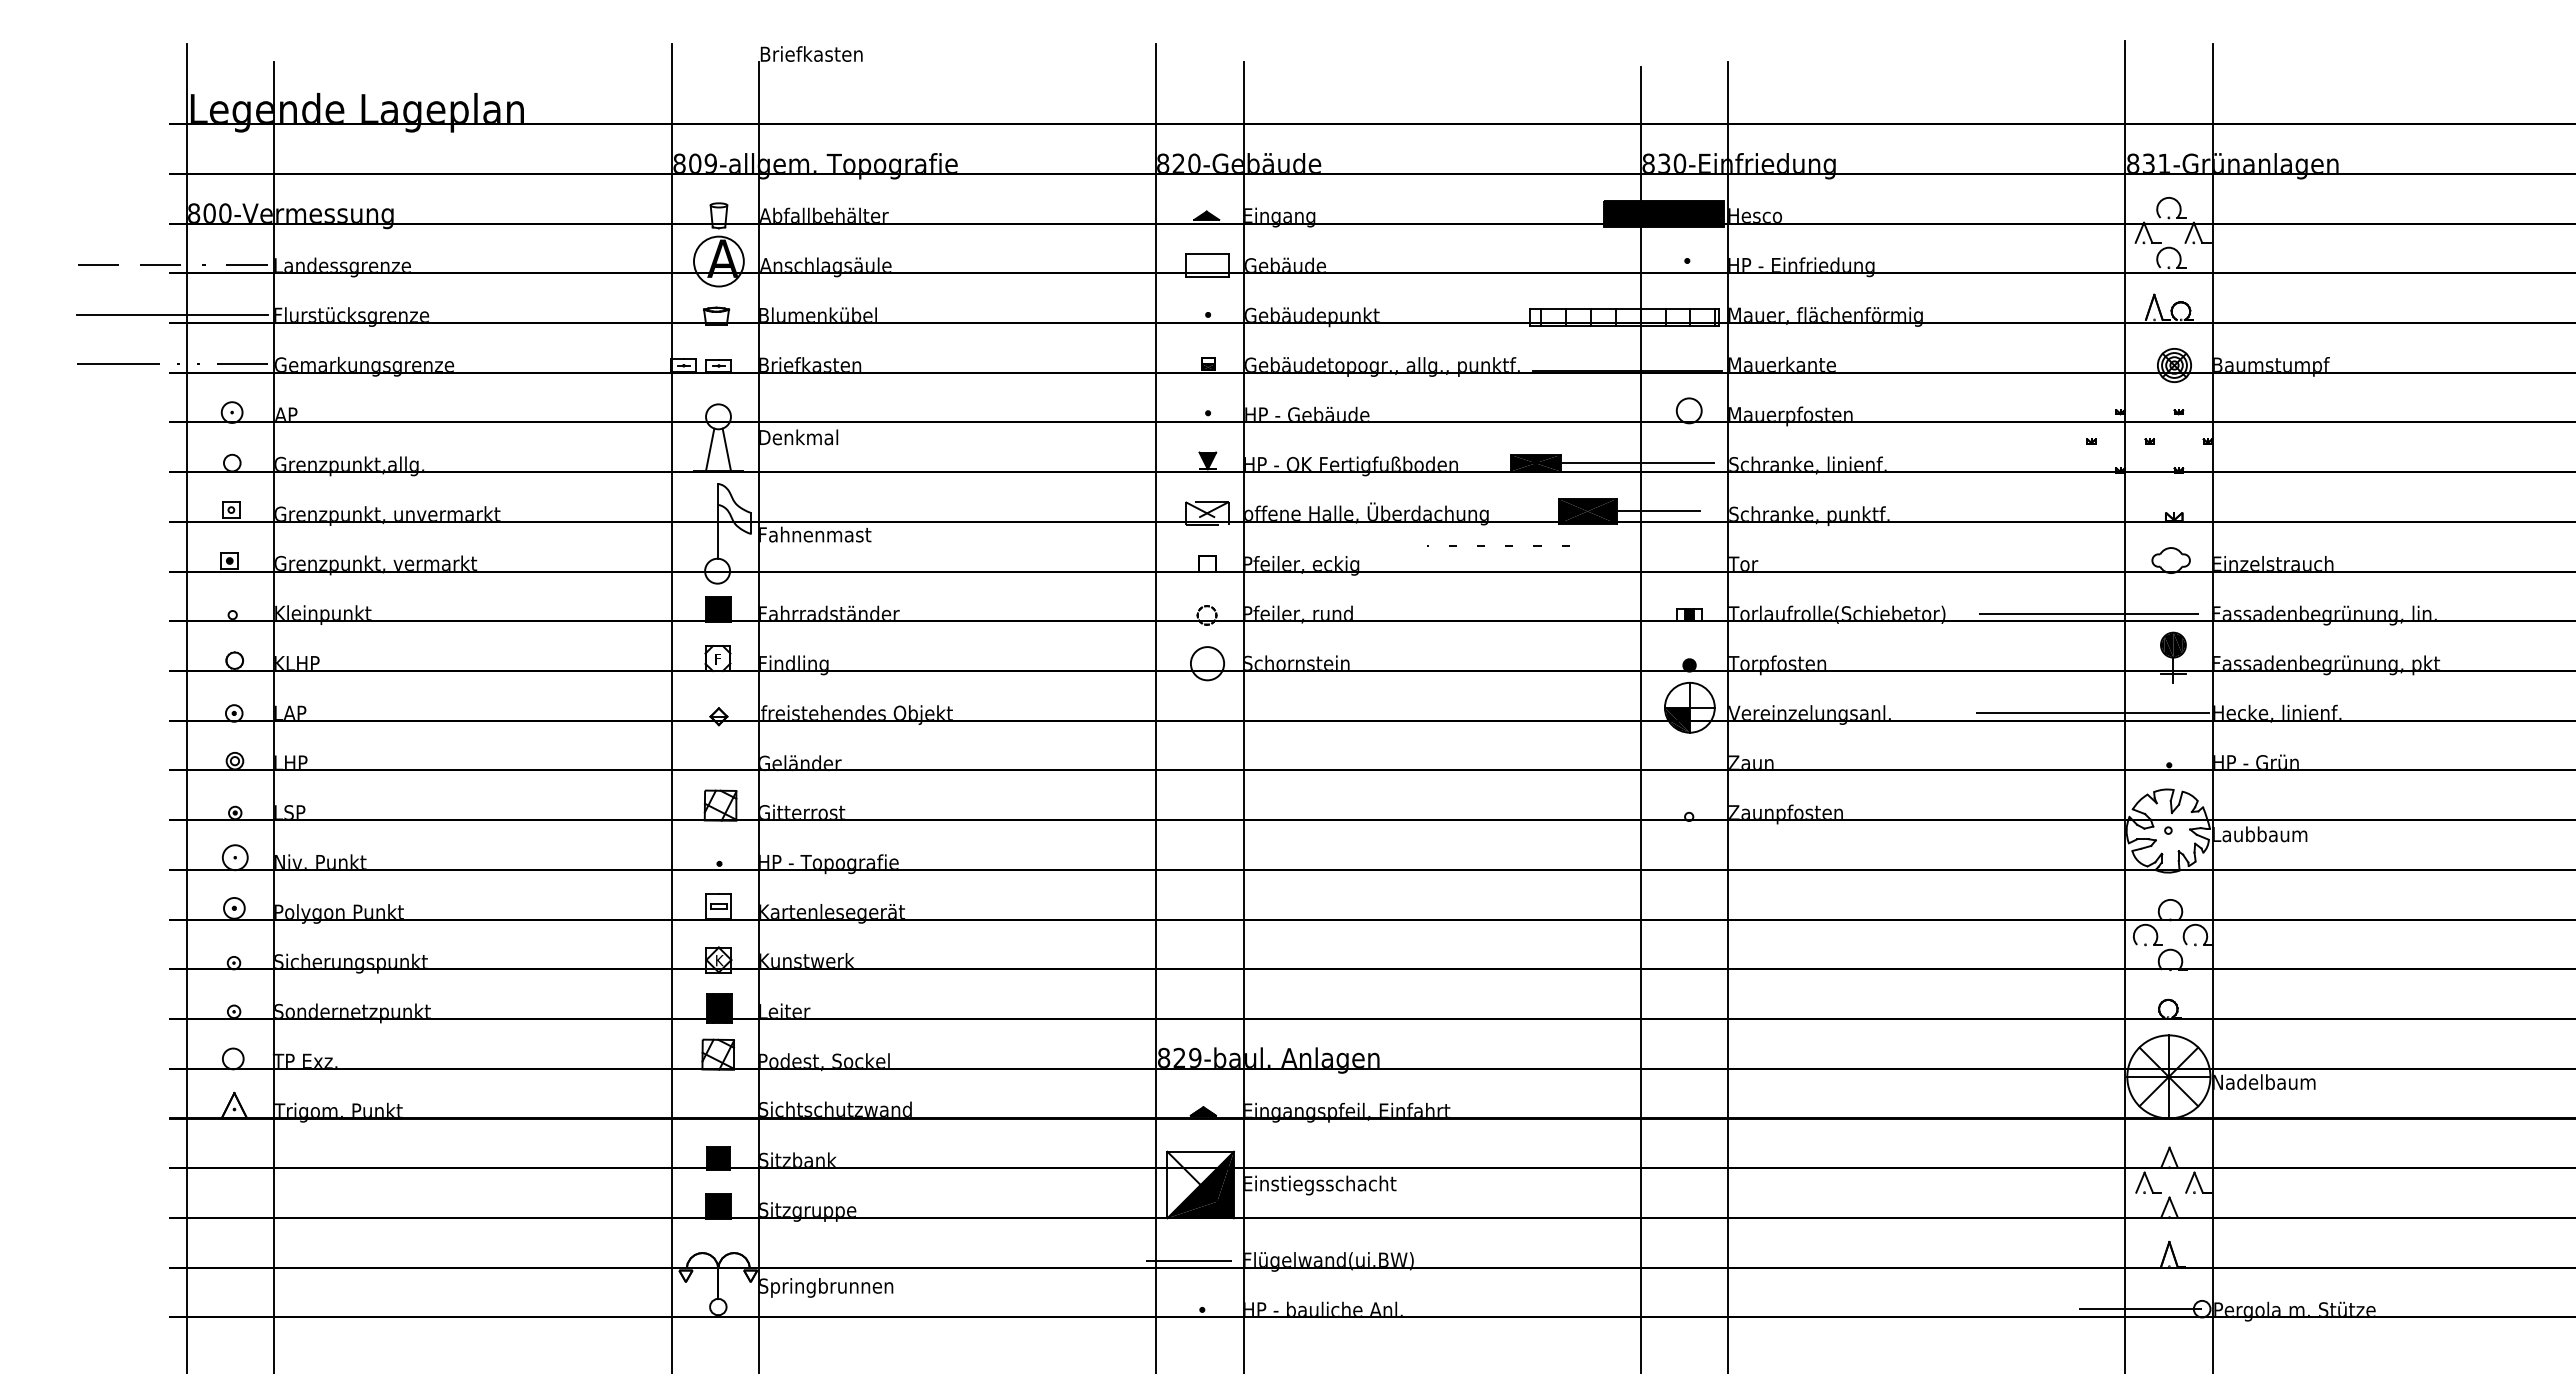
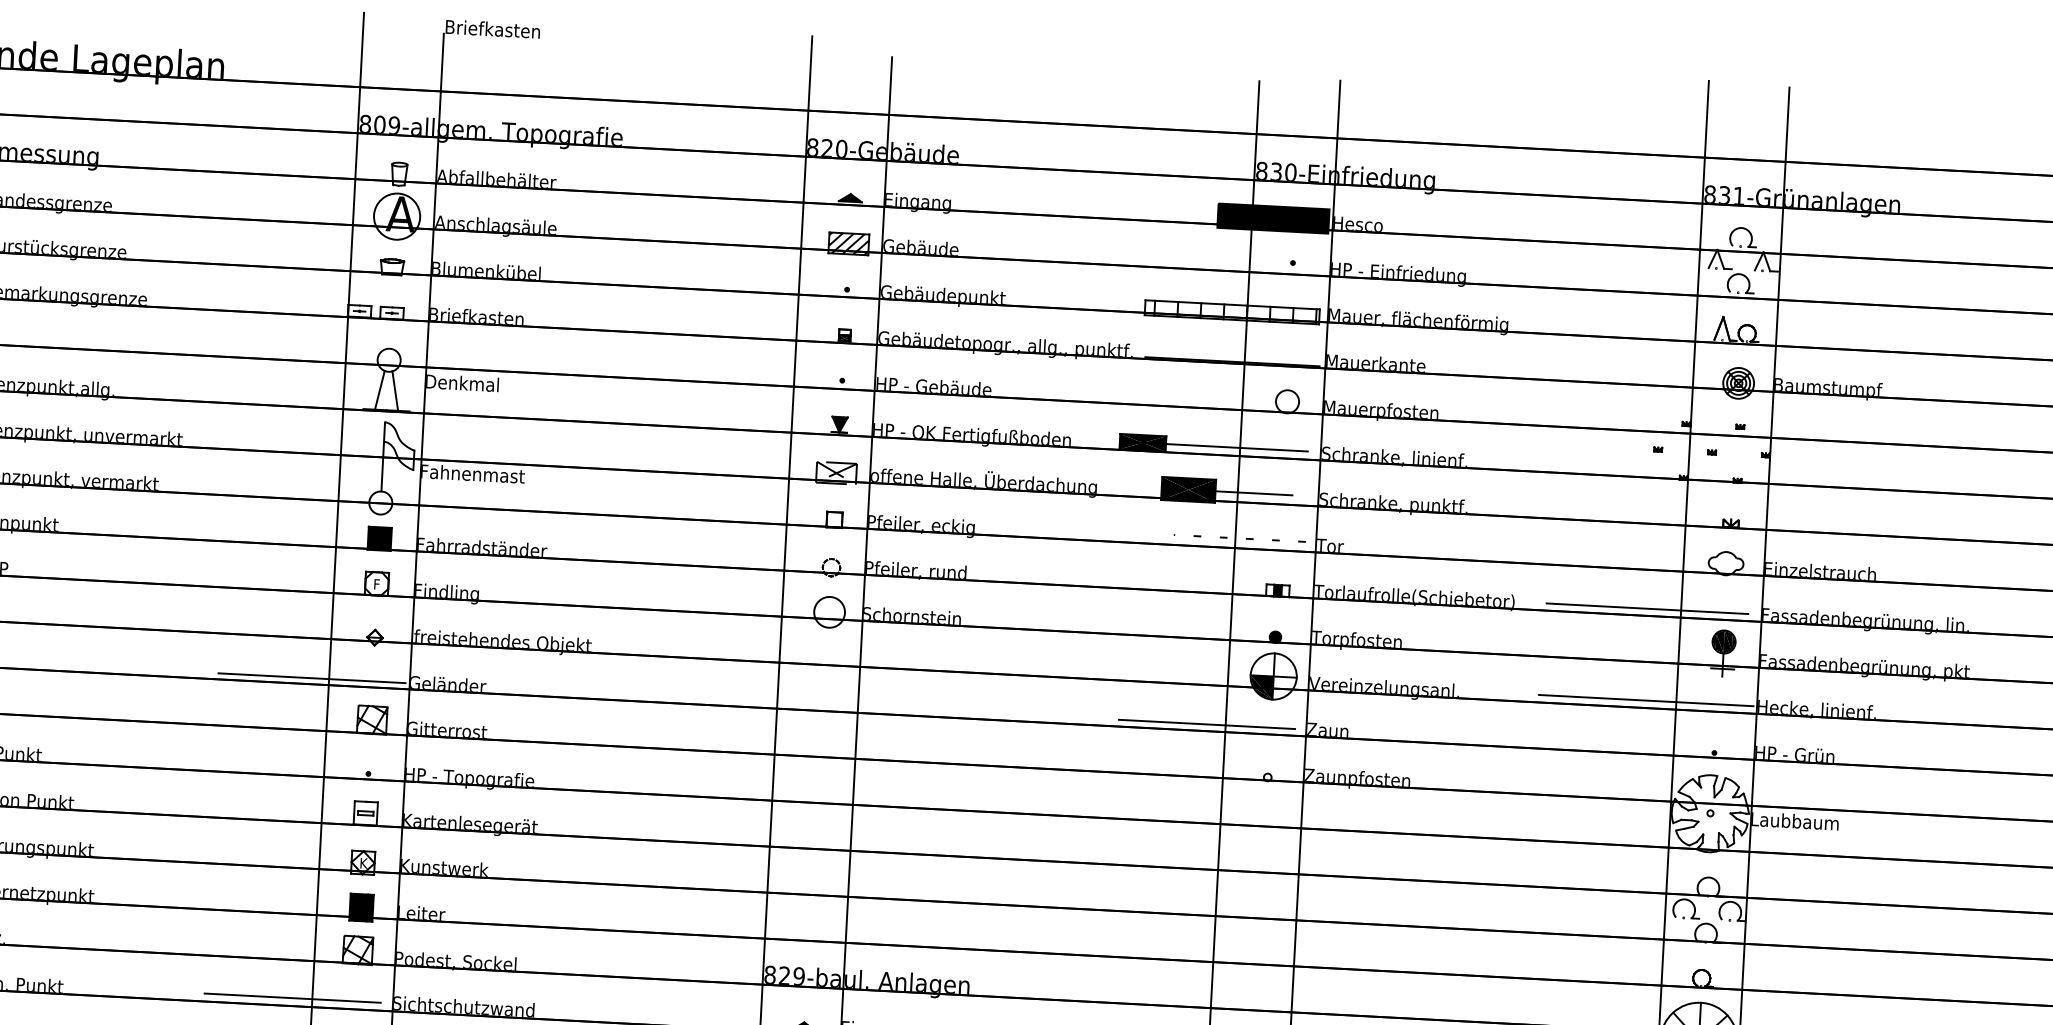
hatch: (1207, 265) -> (848, 243), added
line: (1505, 545) -> (1246, 538), moved
line: (653, 763) -> (312, 677), added
line: (1620, 763) -> (1206, 724), added
line: (650, 1109) -> (292, 997), added

